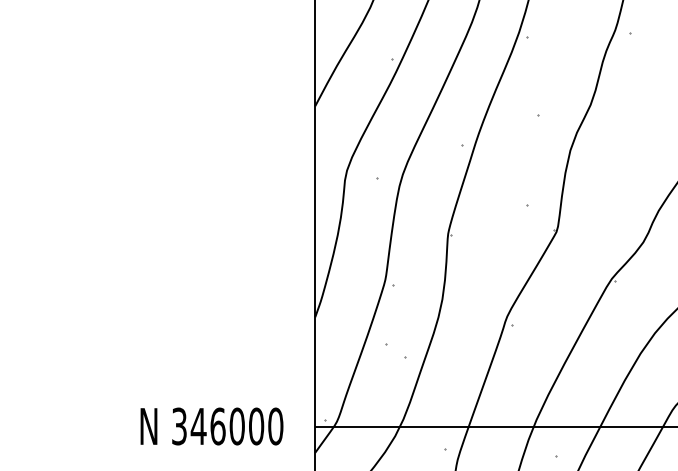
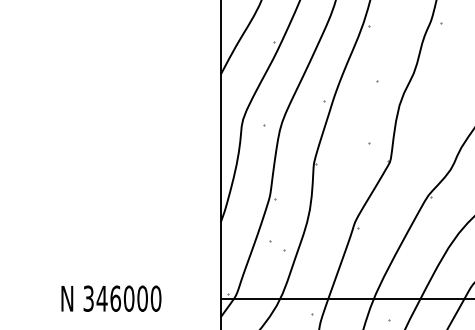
text: (211, 426) -> (111, 298), moved

